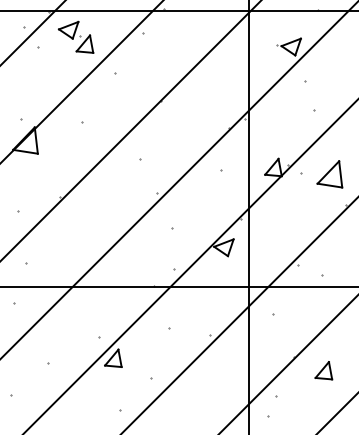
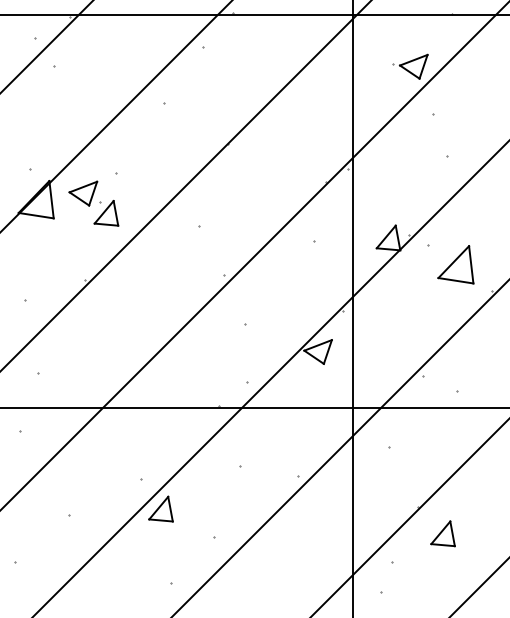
part: (75, 36) -> (93, 202), moved
part: (329, 174) -> (455, 264), moved
part: (323, 370) -> (442, 533), moved

